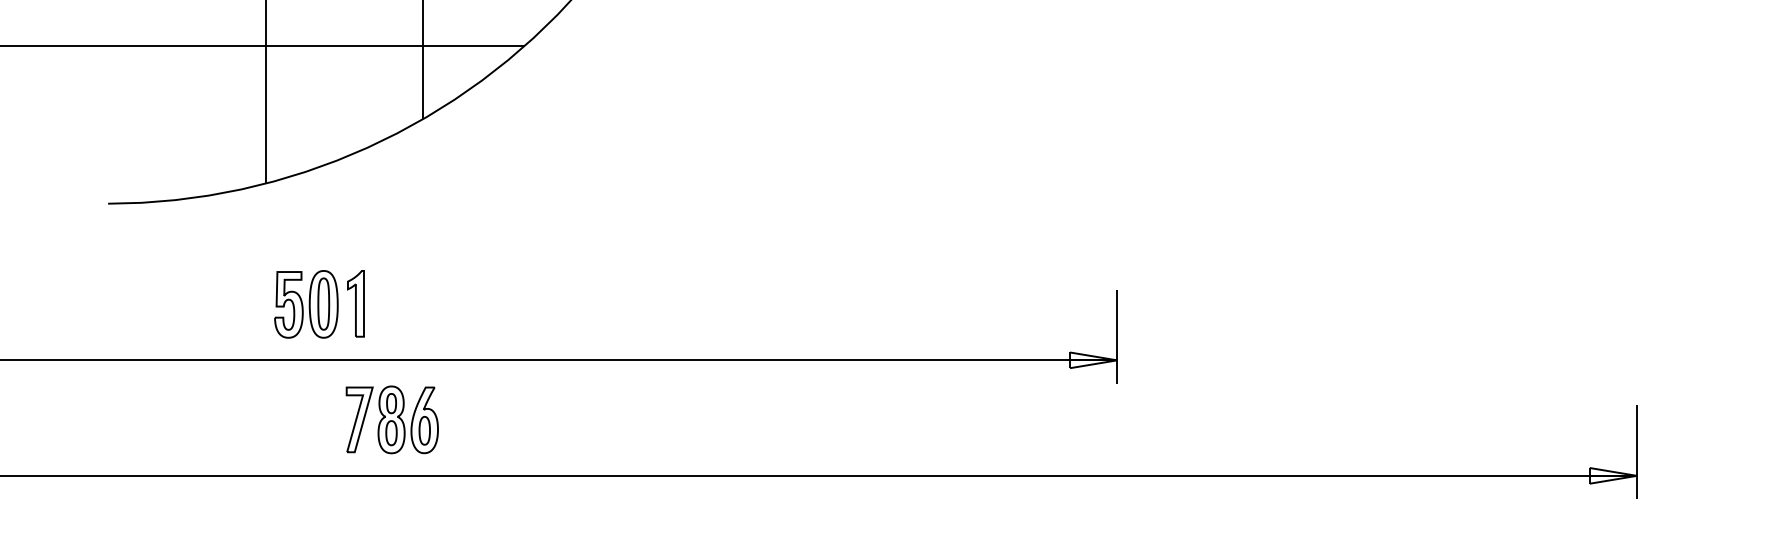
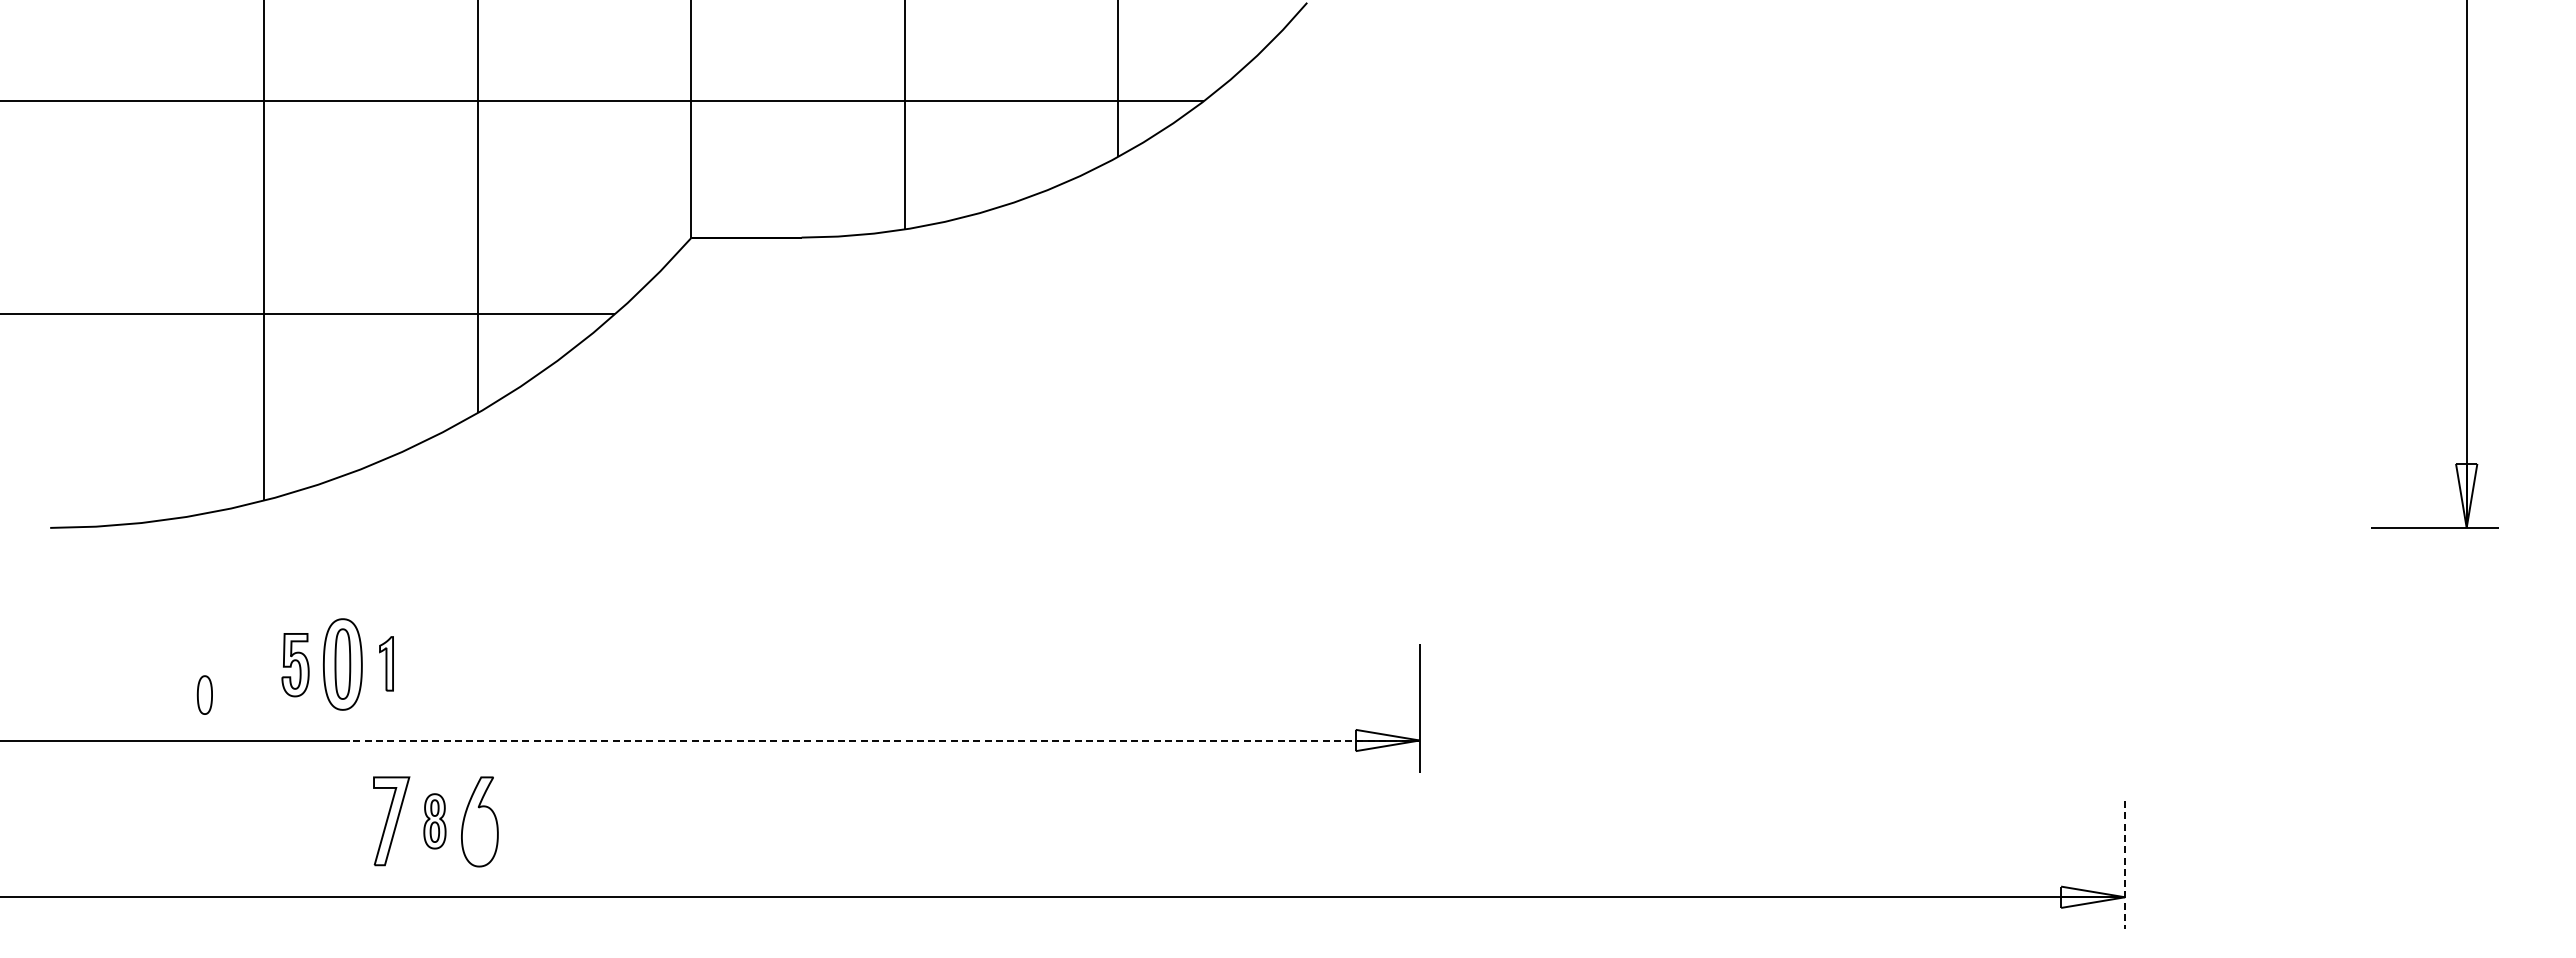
part: (355, 303) -> (386, 663), size x0.6
part: (288, 304) -> (295, 664), size x0.7
line: (723, 360) -> (885, 740), solid -> dashed
part: (391, 420) -> (434, 821), size x0.6
part: (424, 430) -> (204, 694), moved
line: (1637, 452) -> (2125, 865), solid -> dashed

